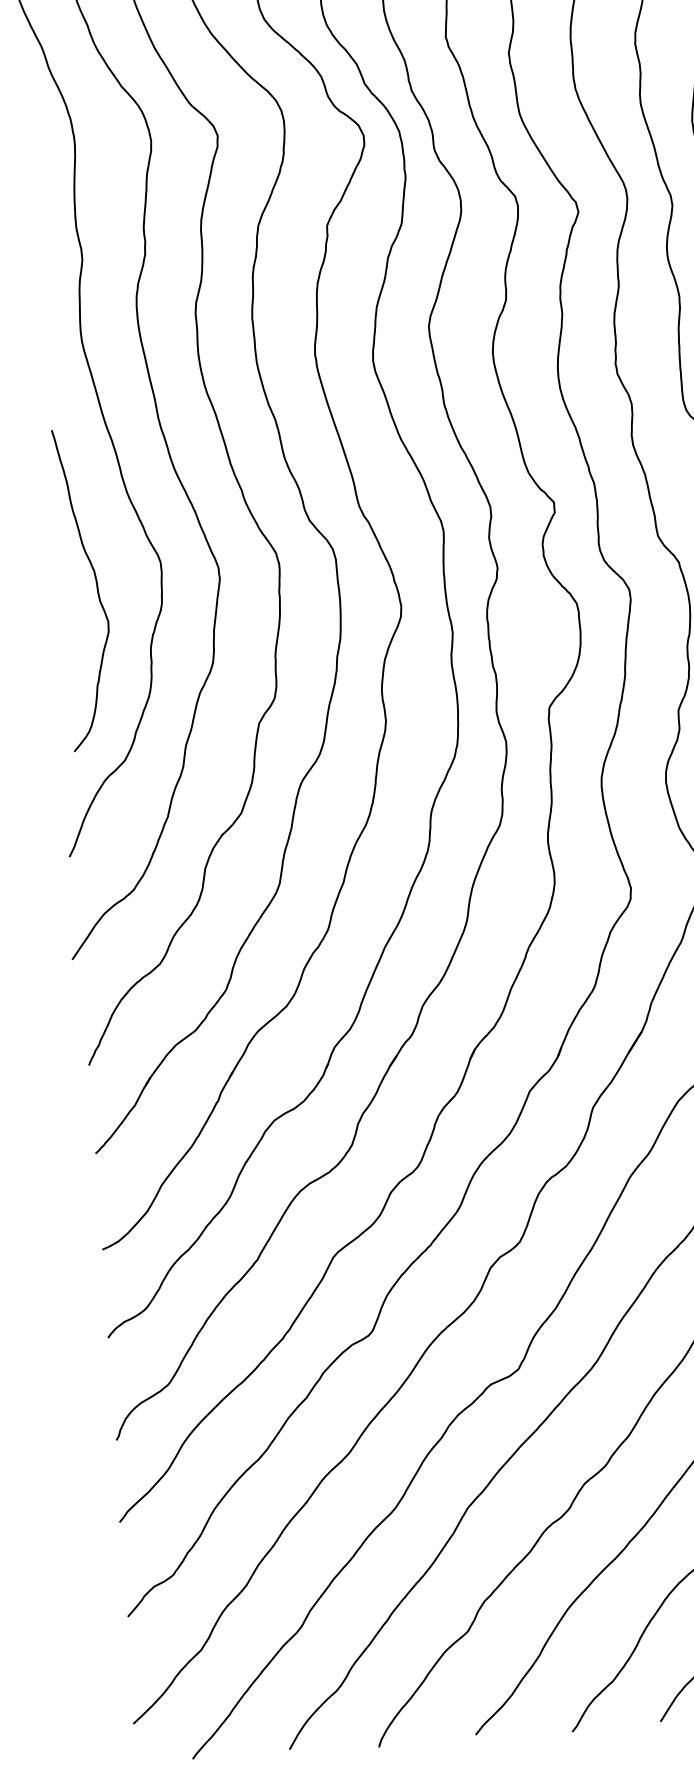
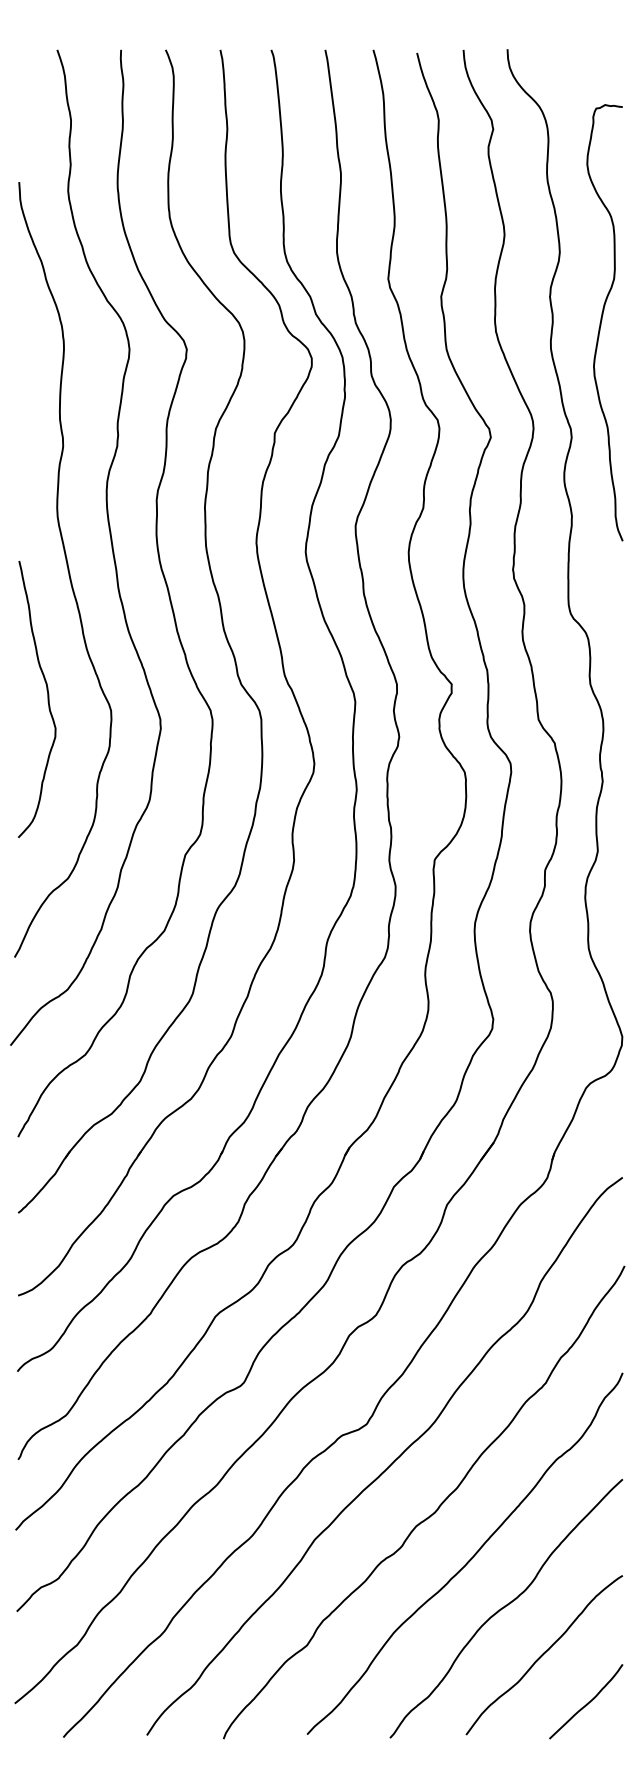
curve: (96, 588) -> (47, 699), moved

